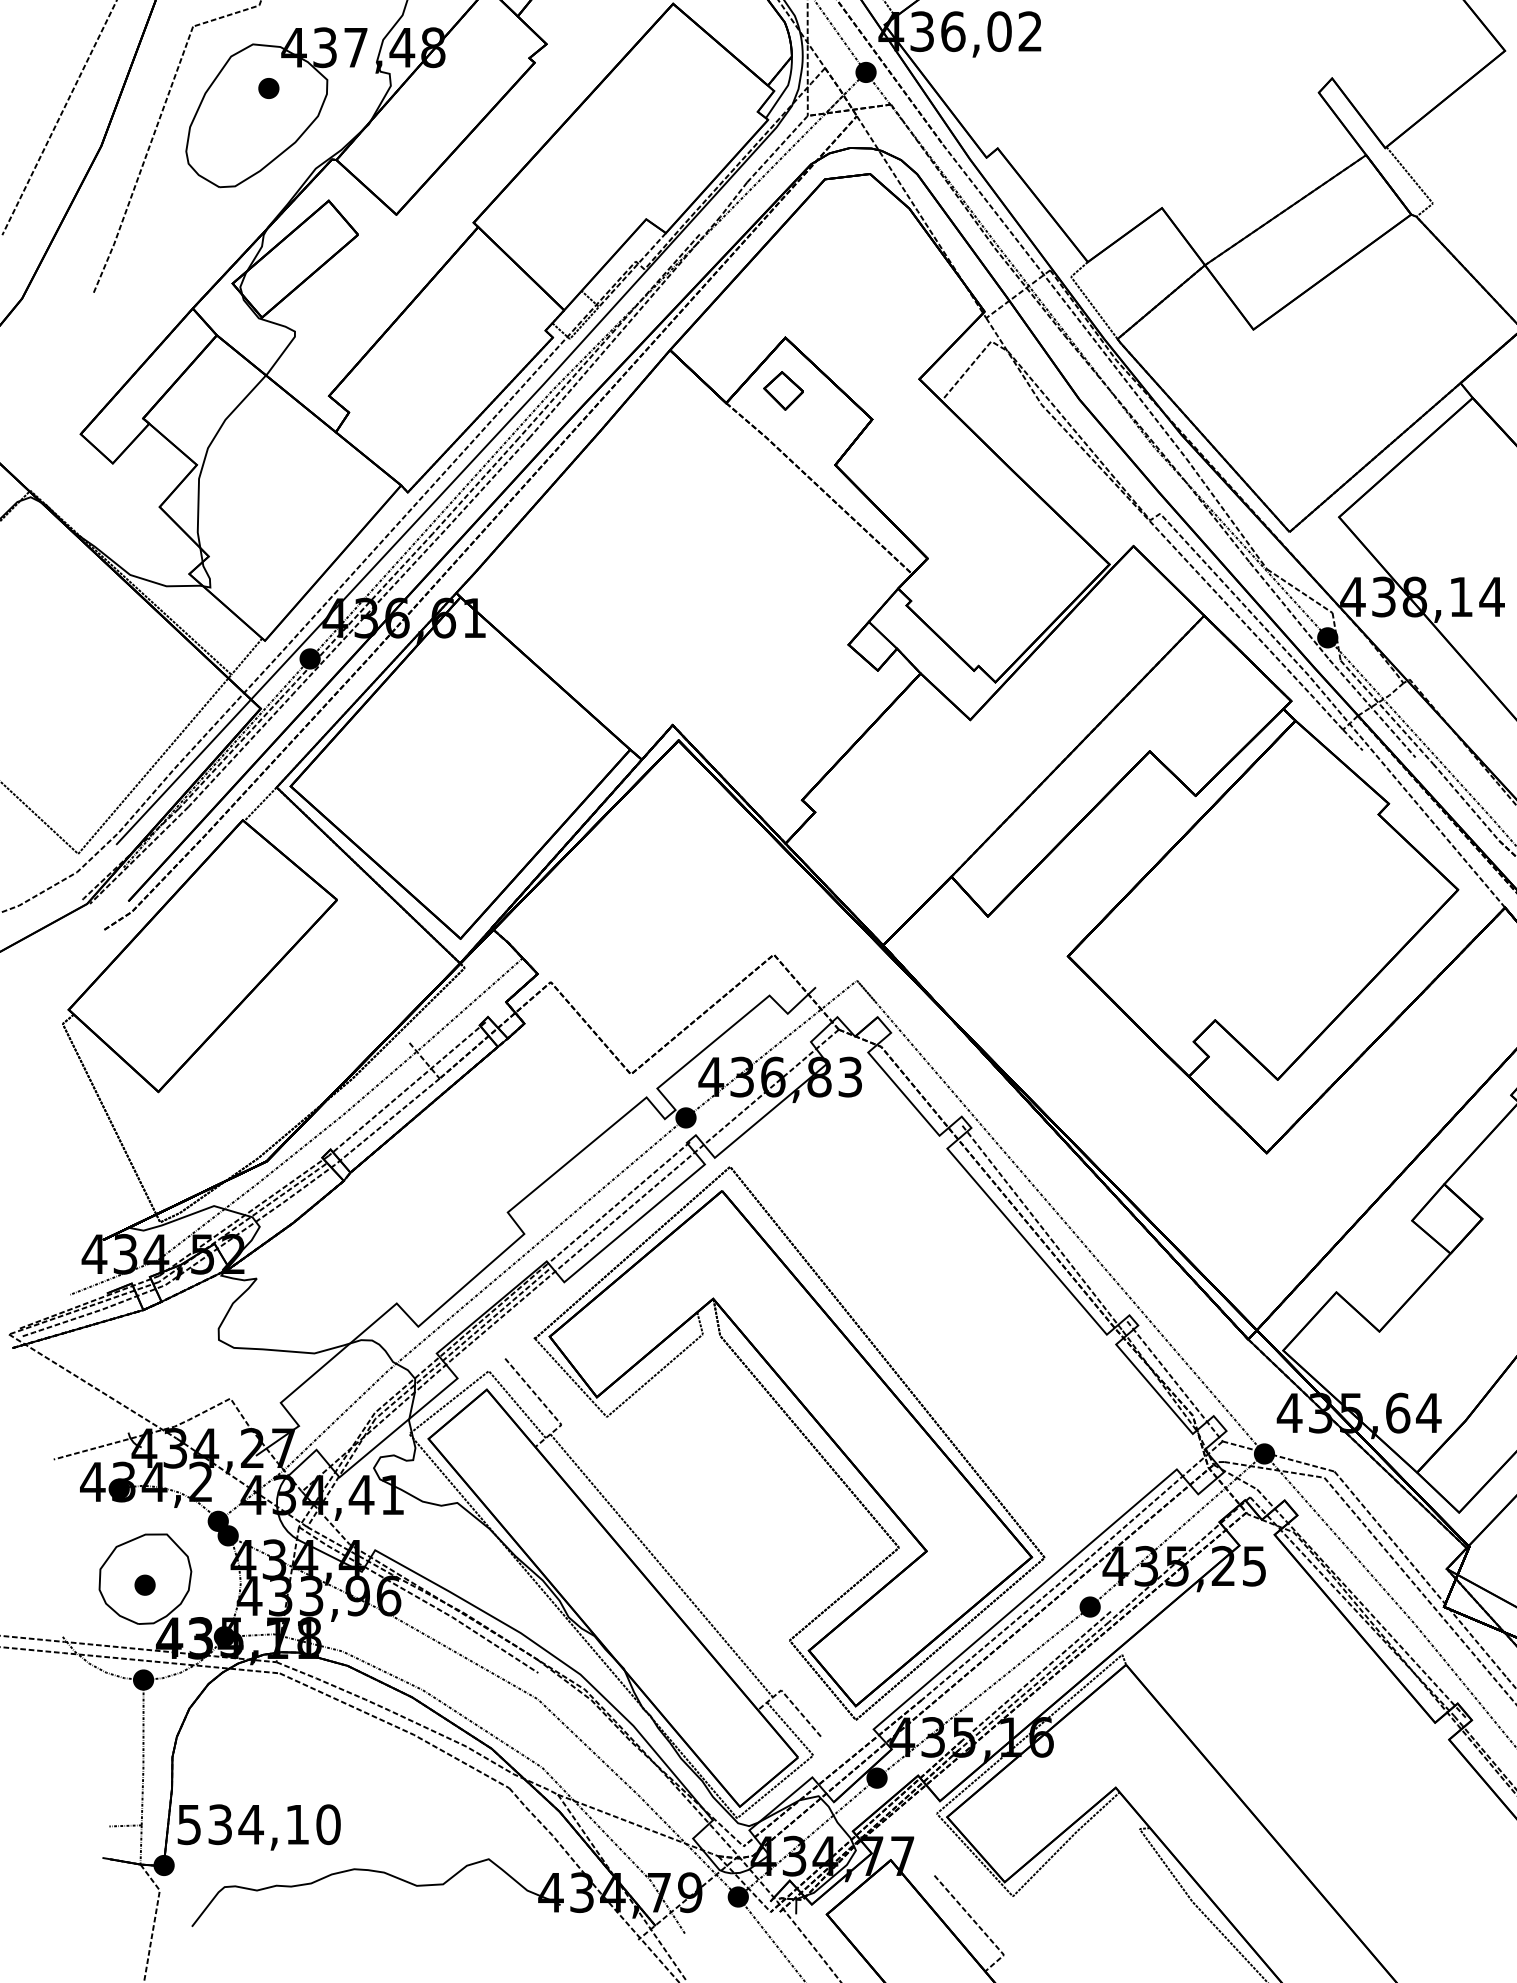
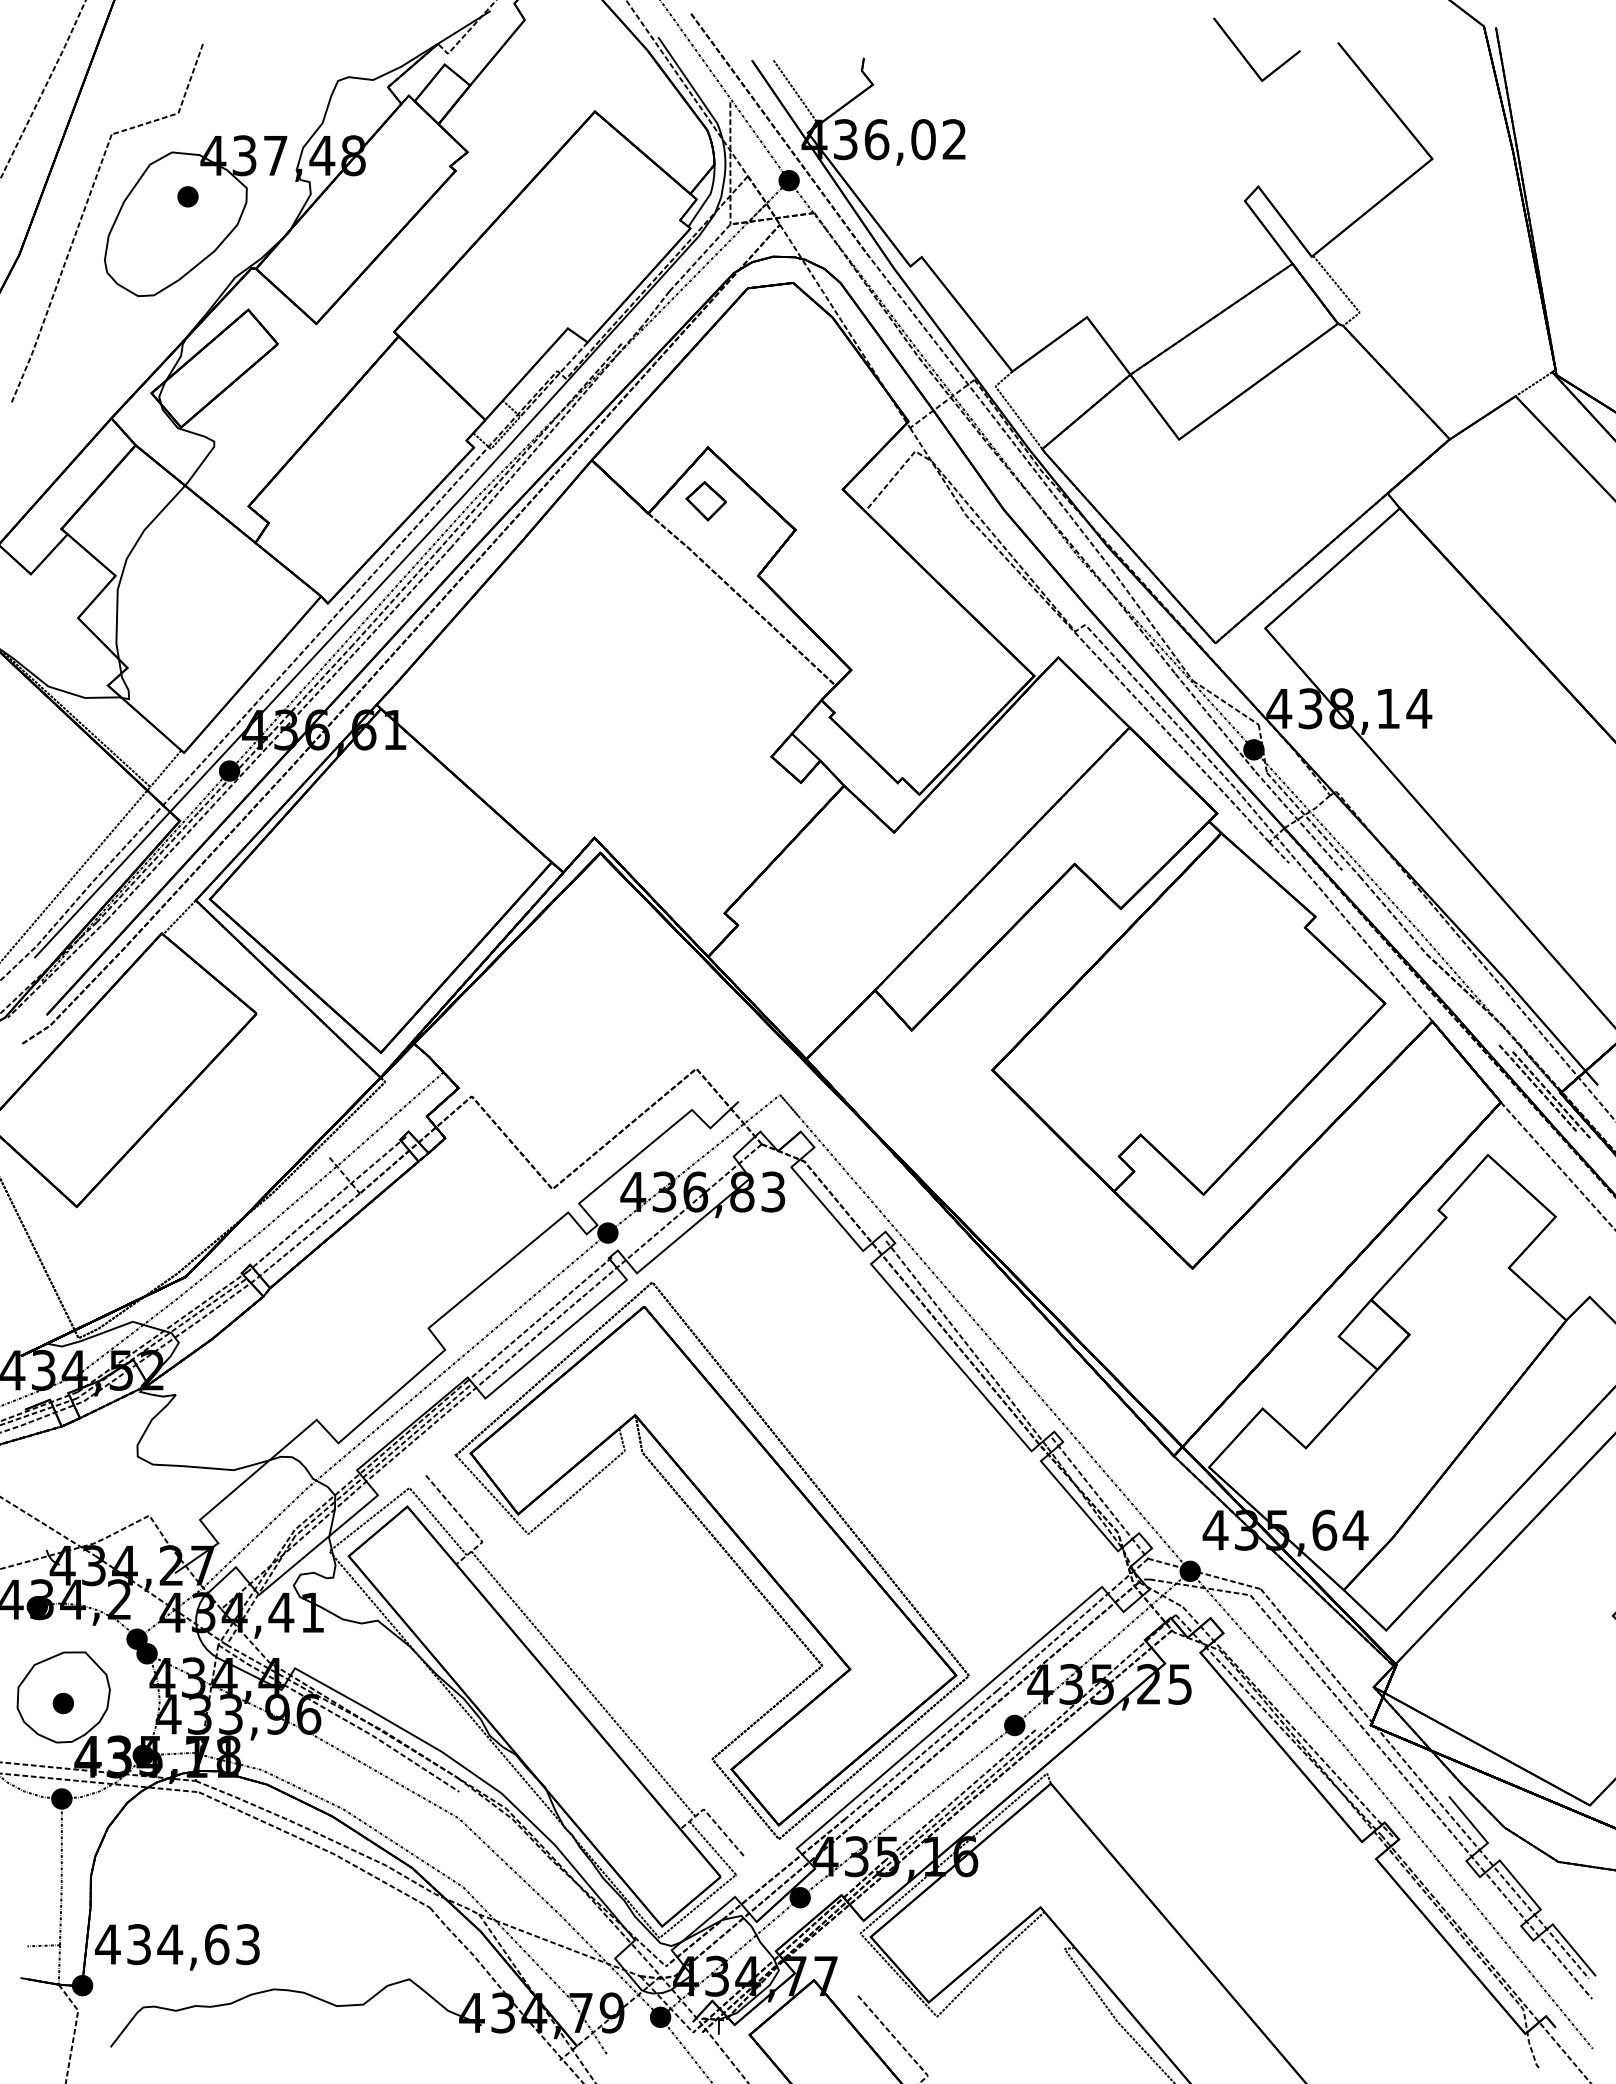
text: (258, 1824) -> (177, 1944), 534,10 -> 434,63

